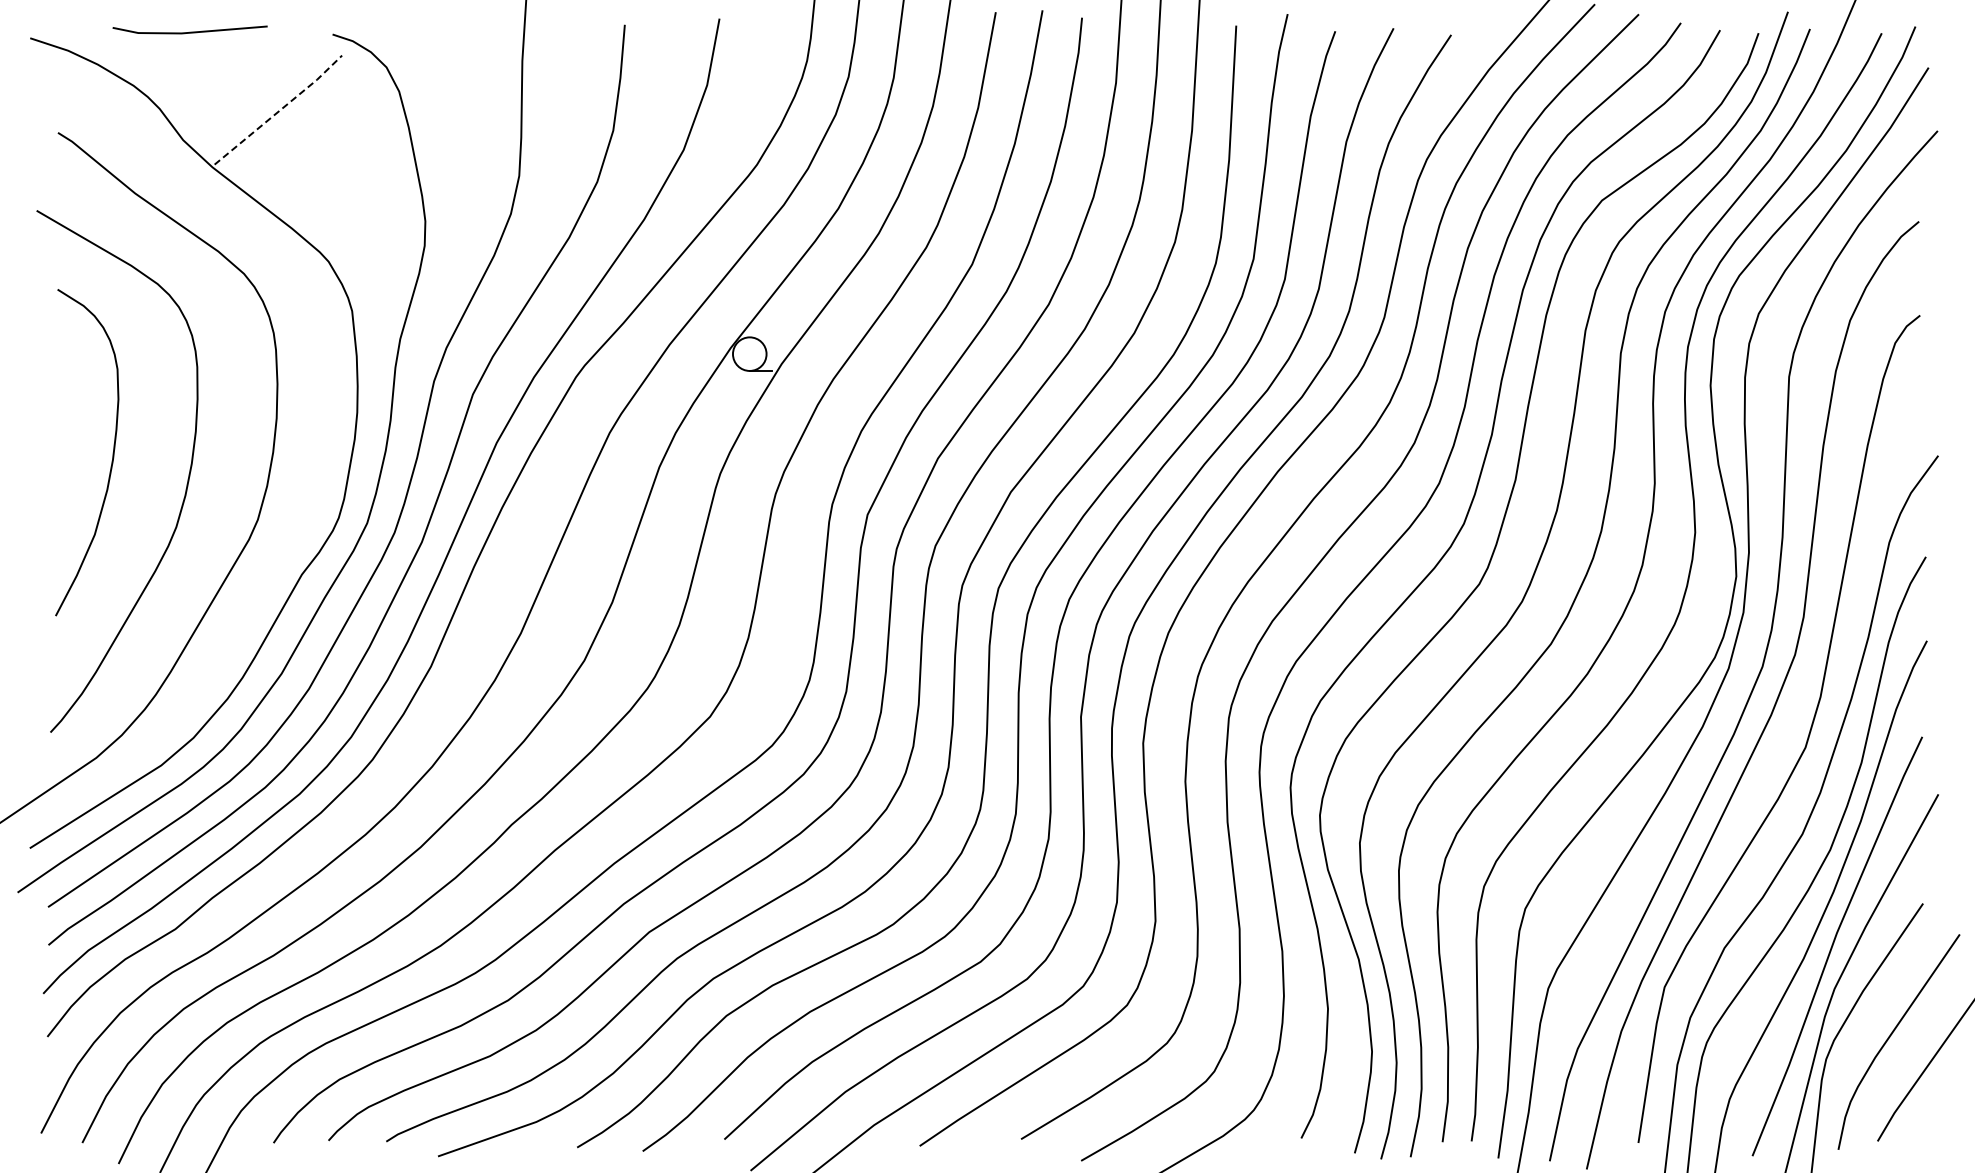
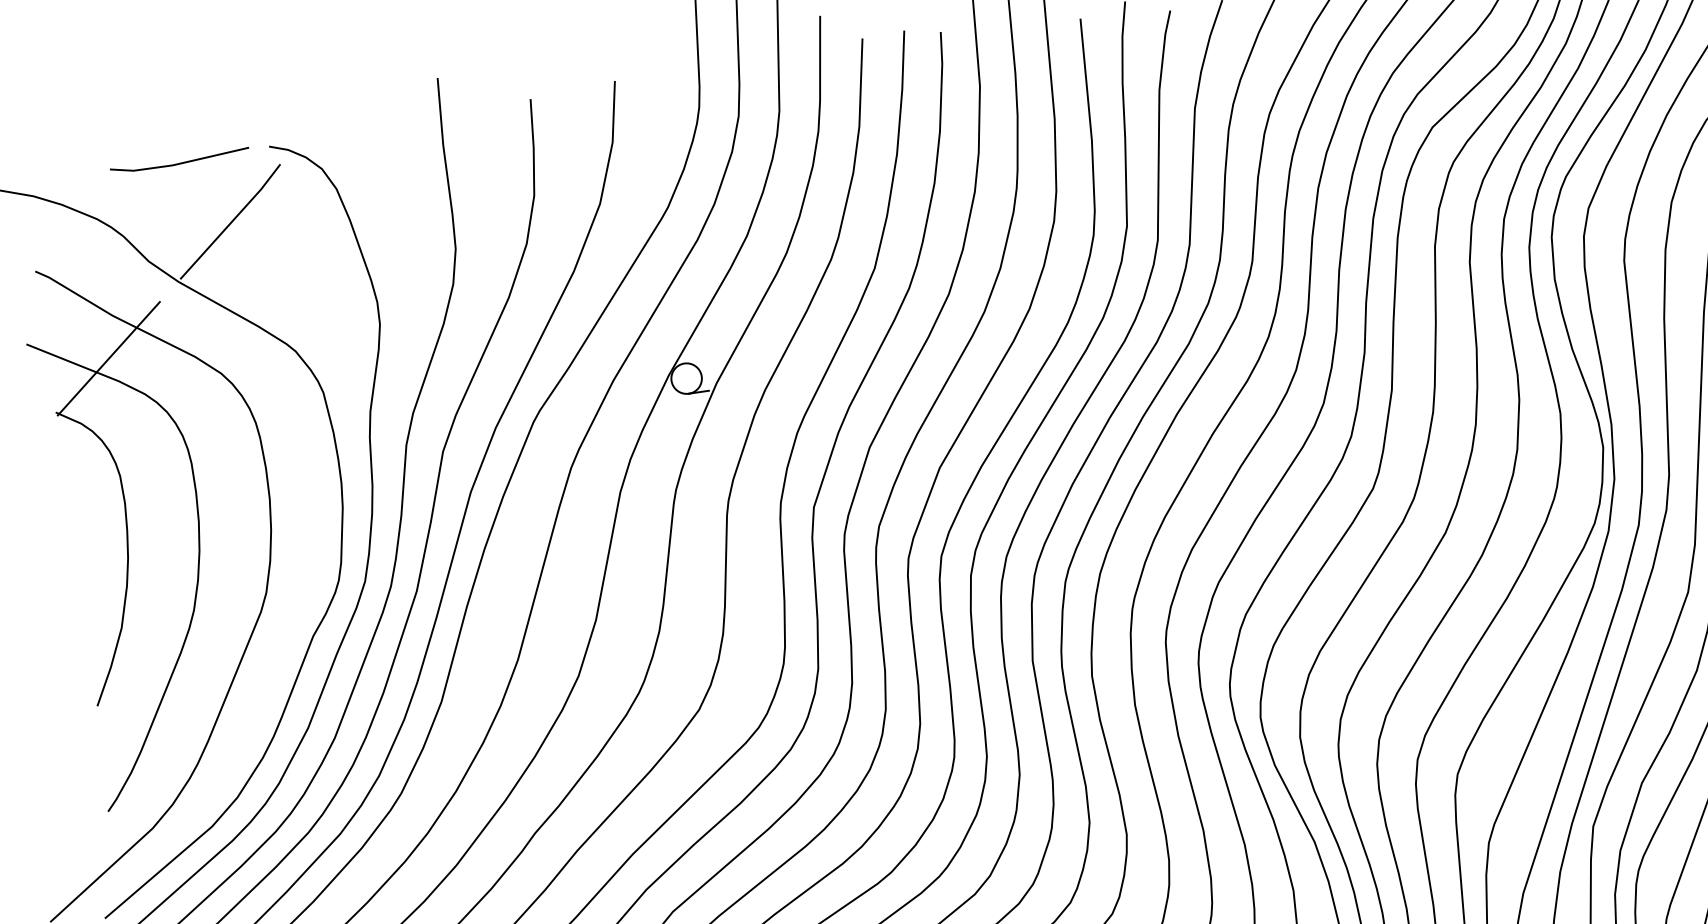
line: (189, 31) -> (179, 162), moved
line: (279, 110) -> (231, 221), dashed -> solid
line: (123, 239) -> (108, 358), added

